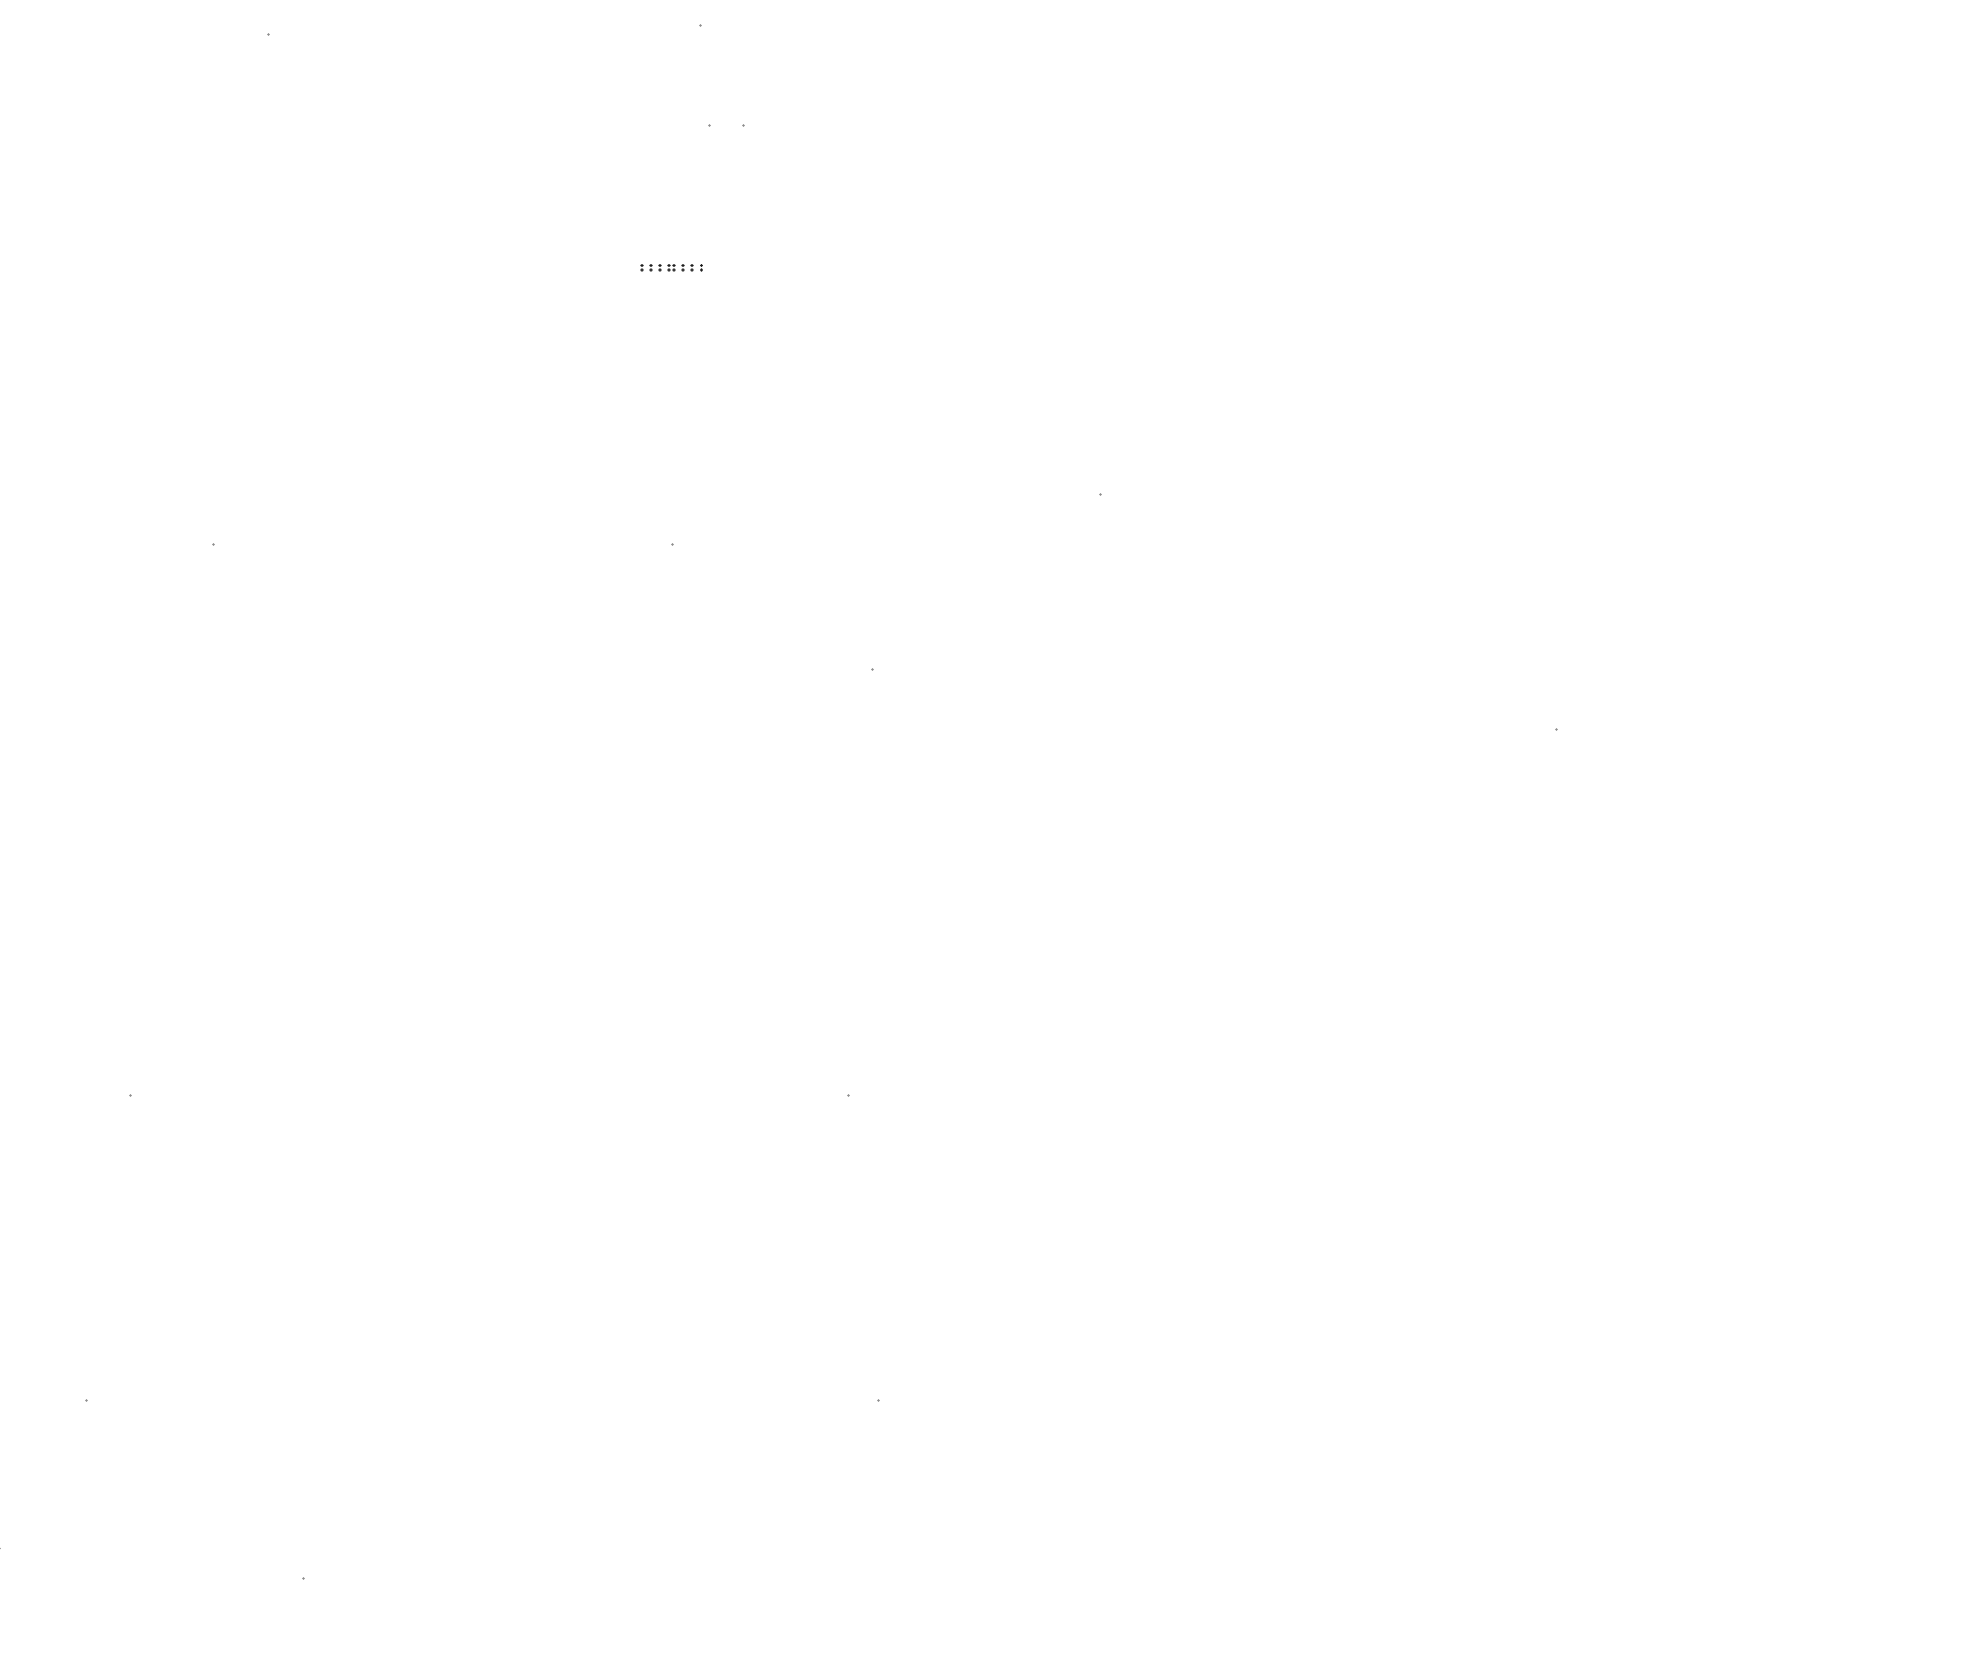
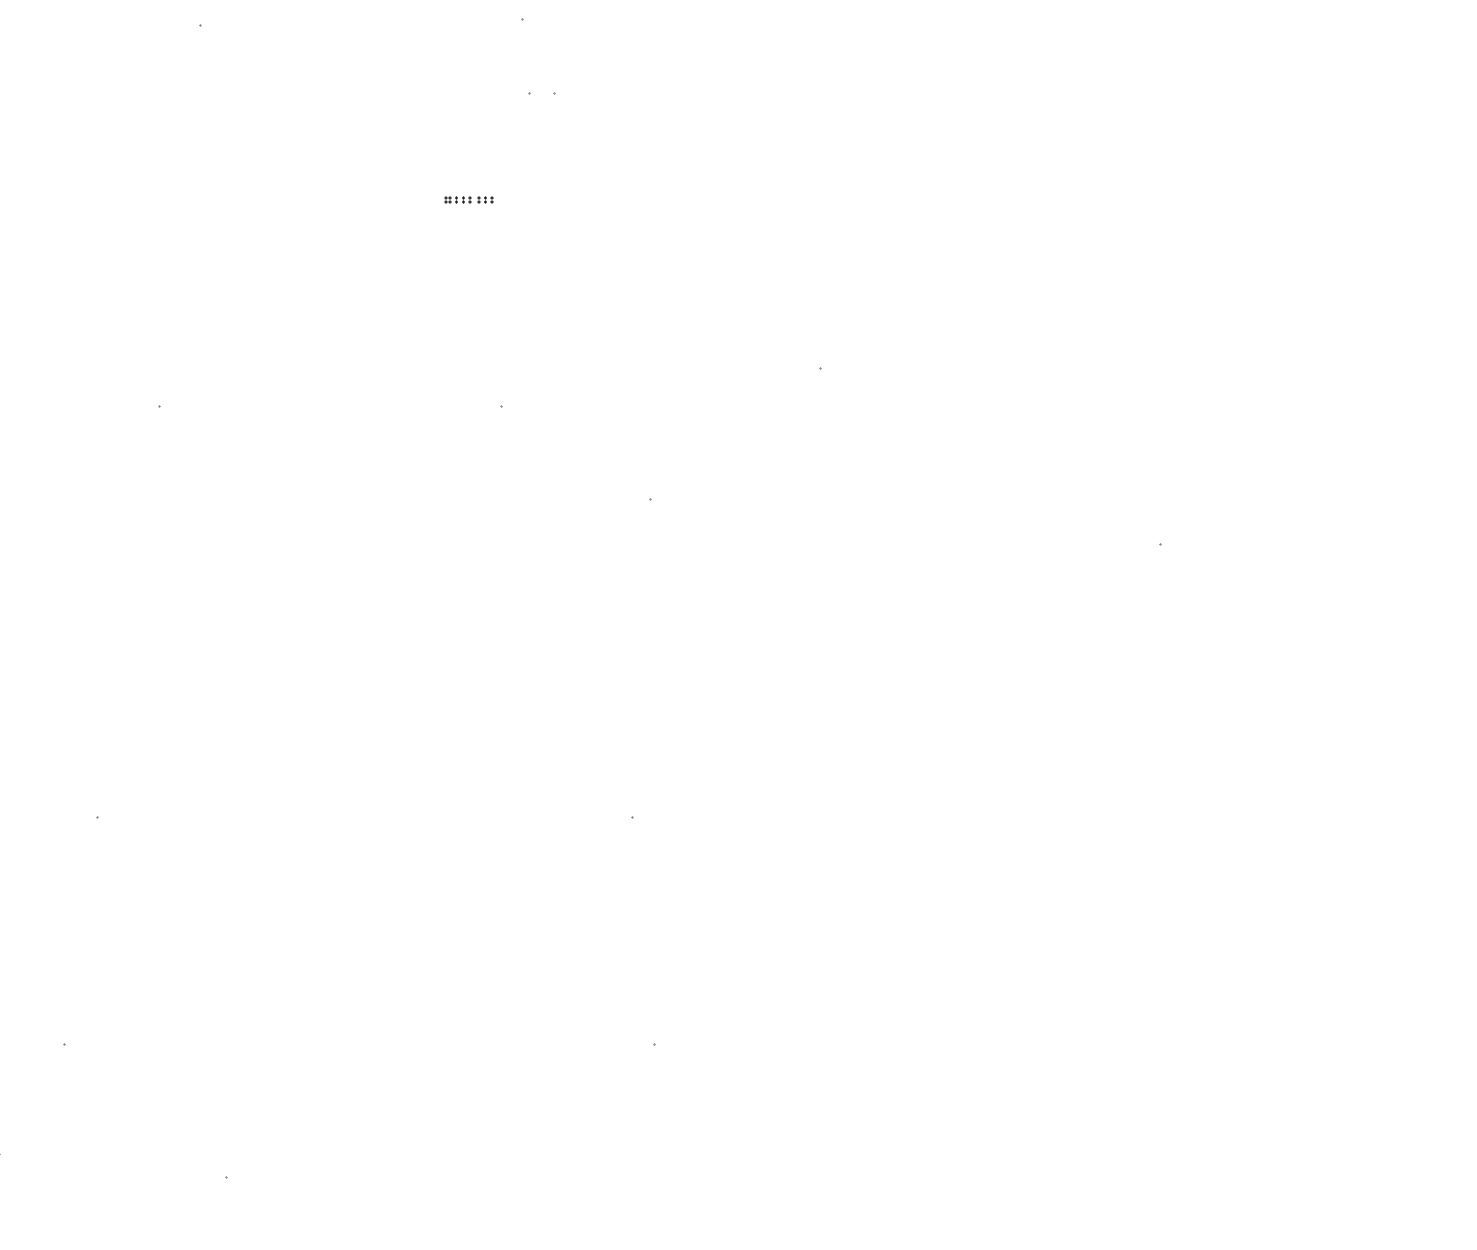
part: (684, 267) -> (457, 199), moved

